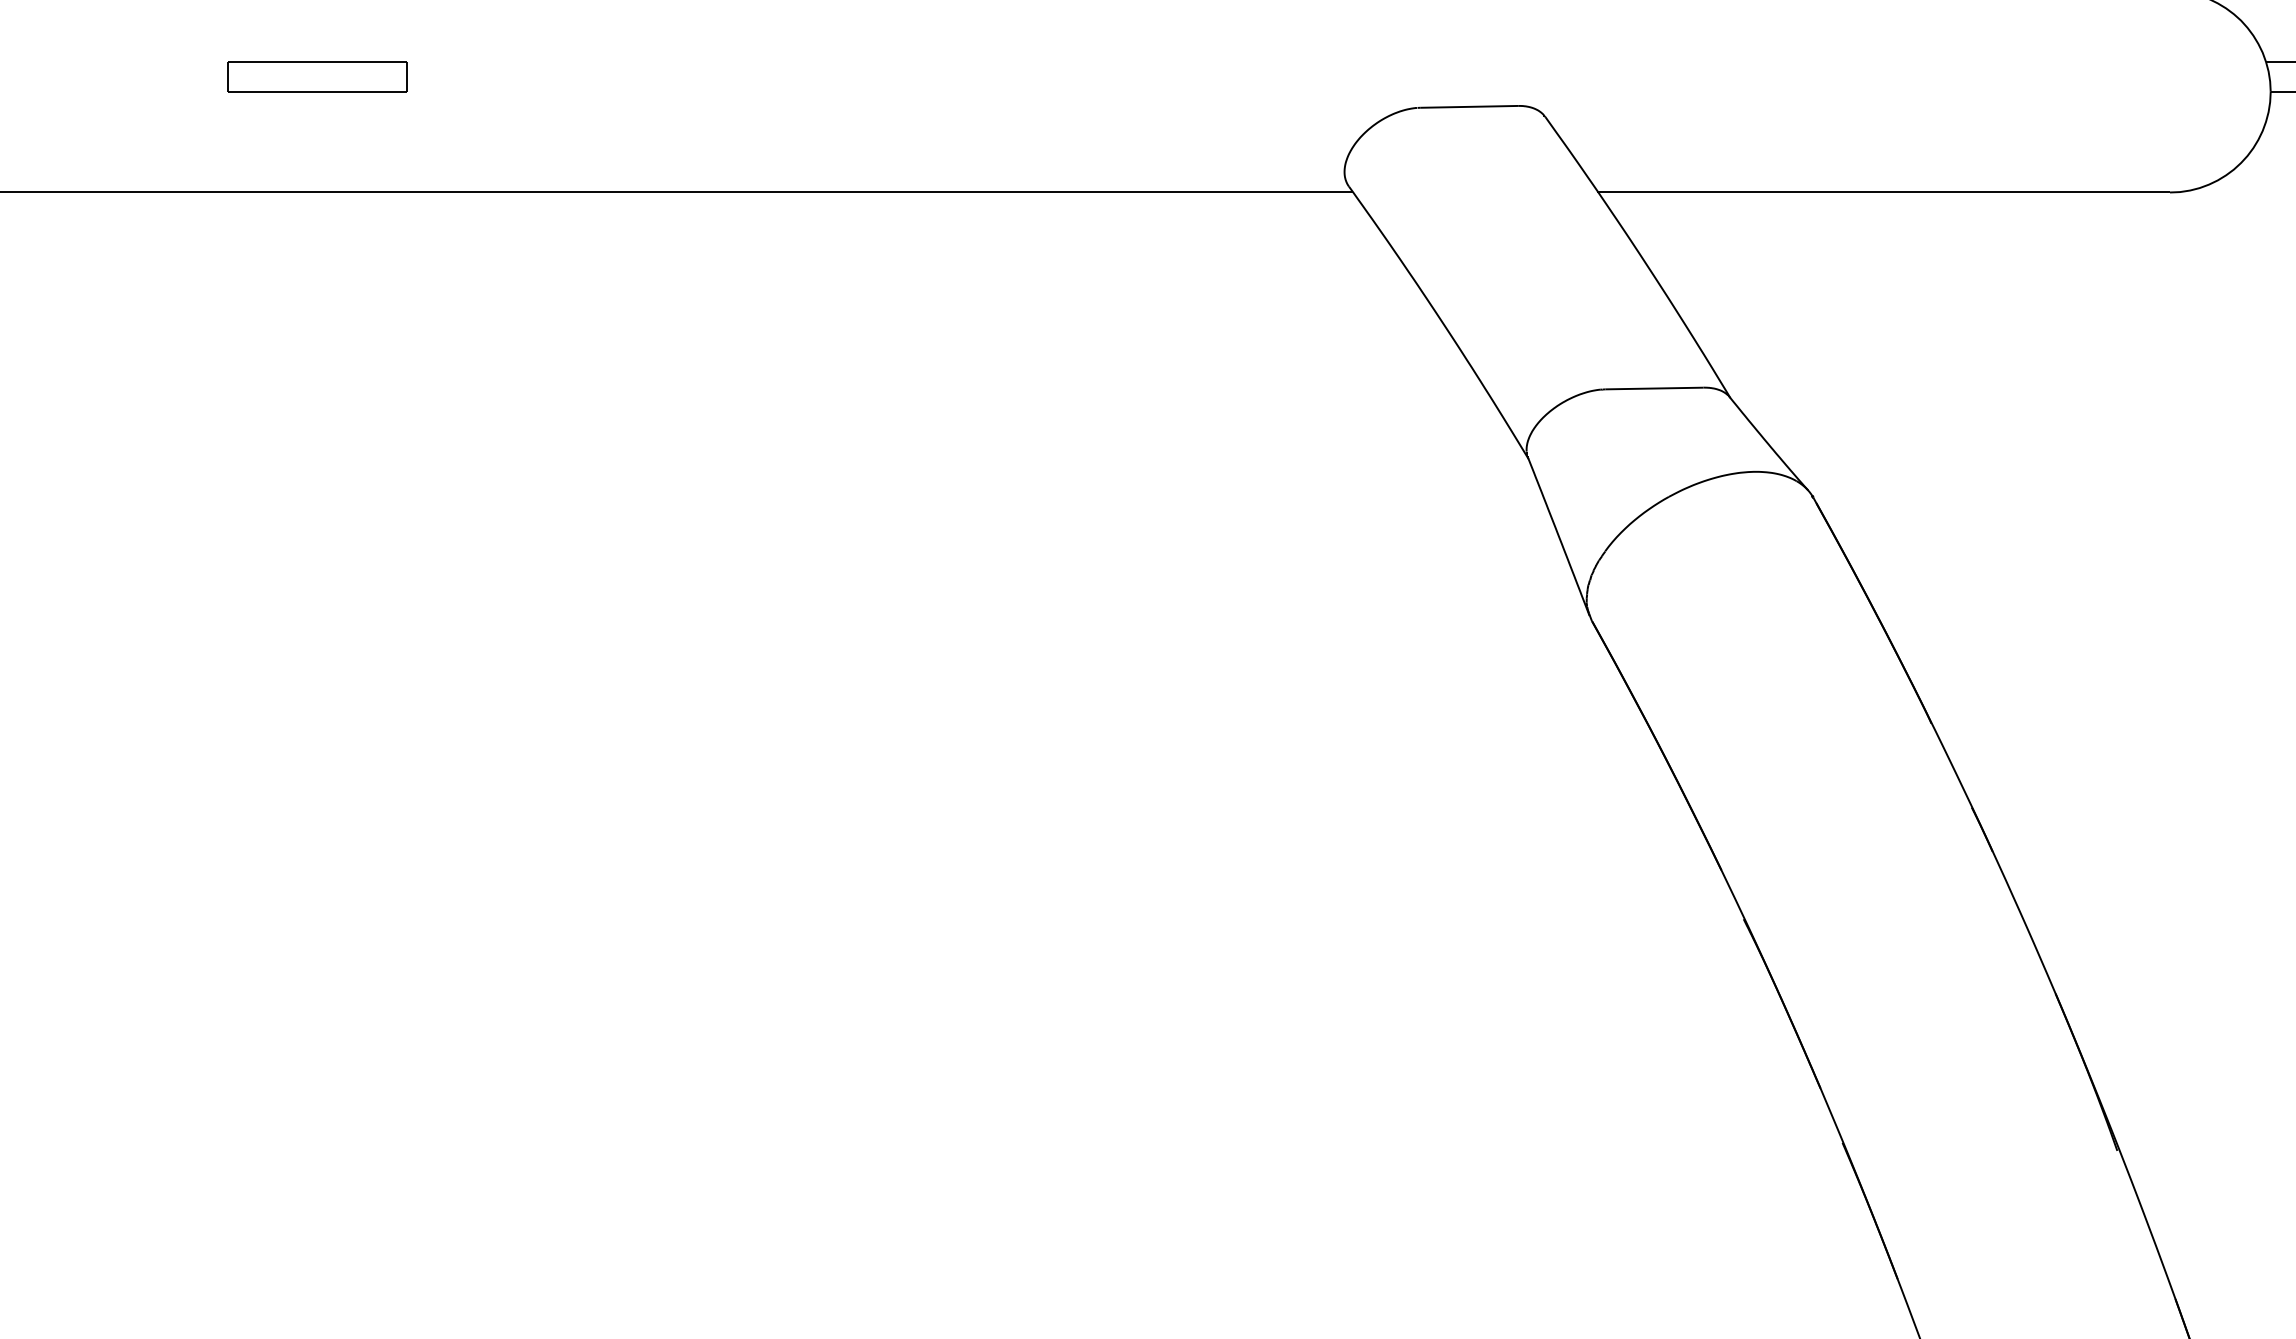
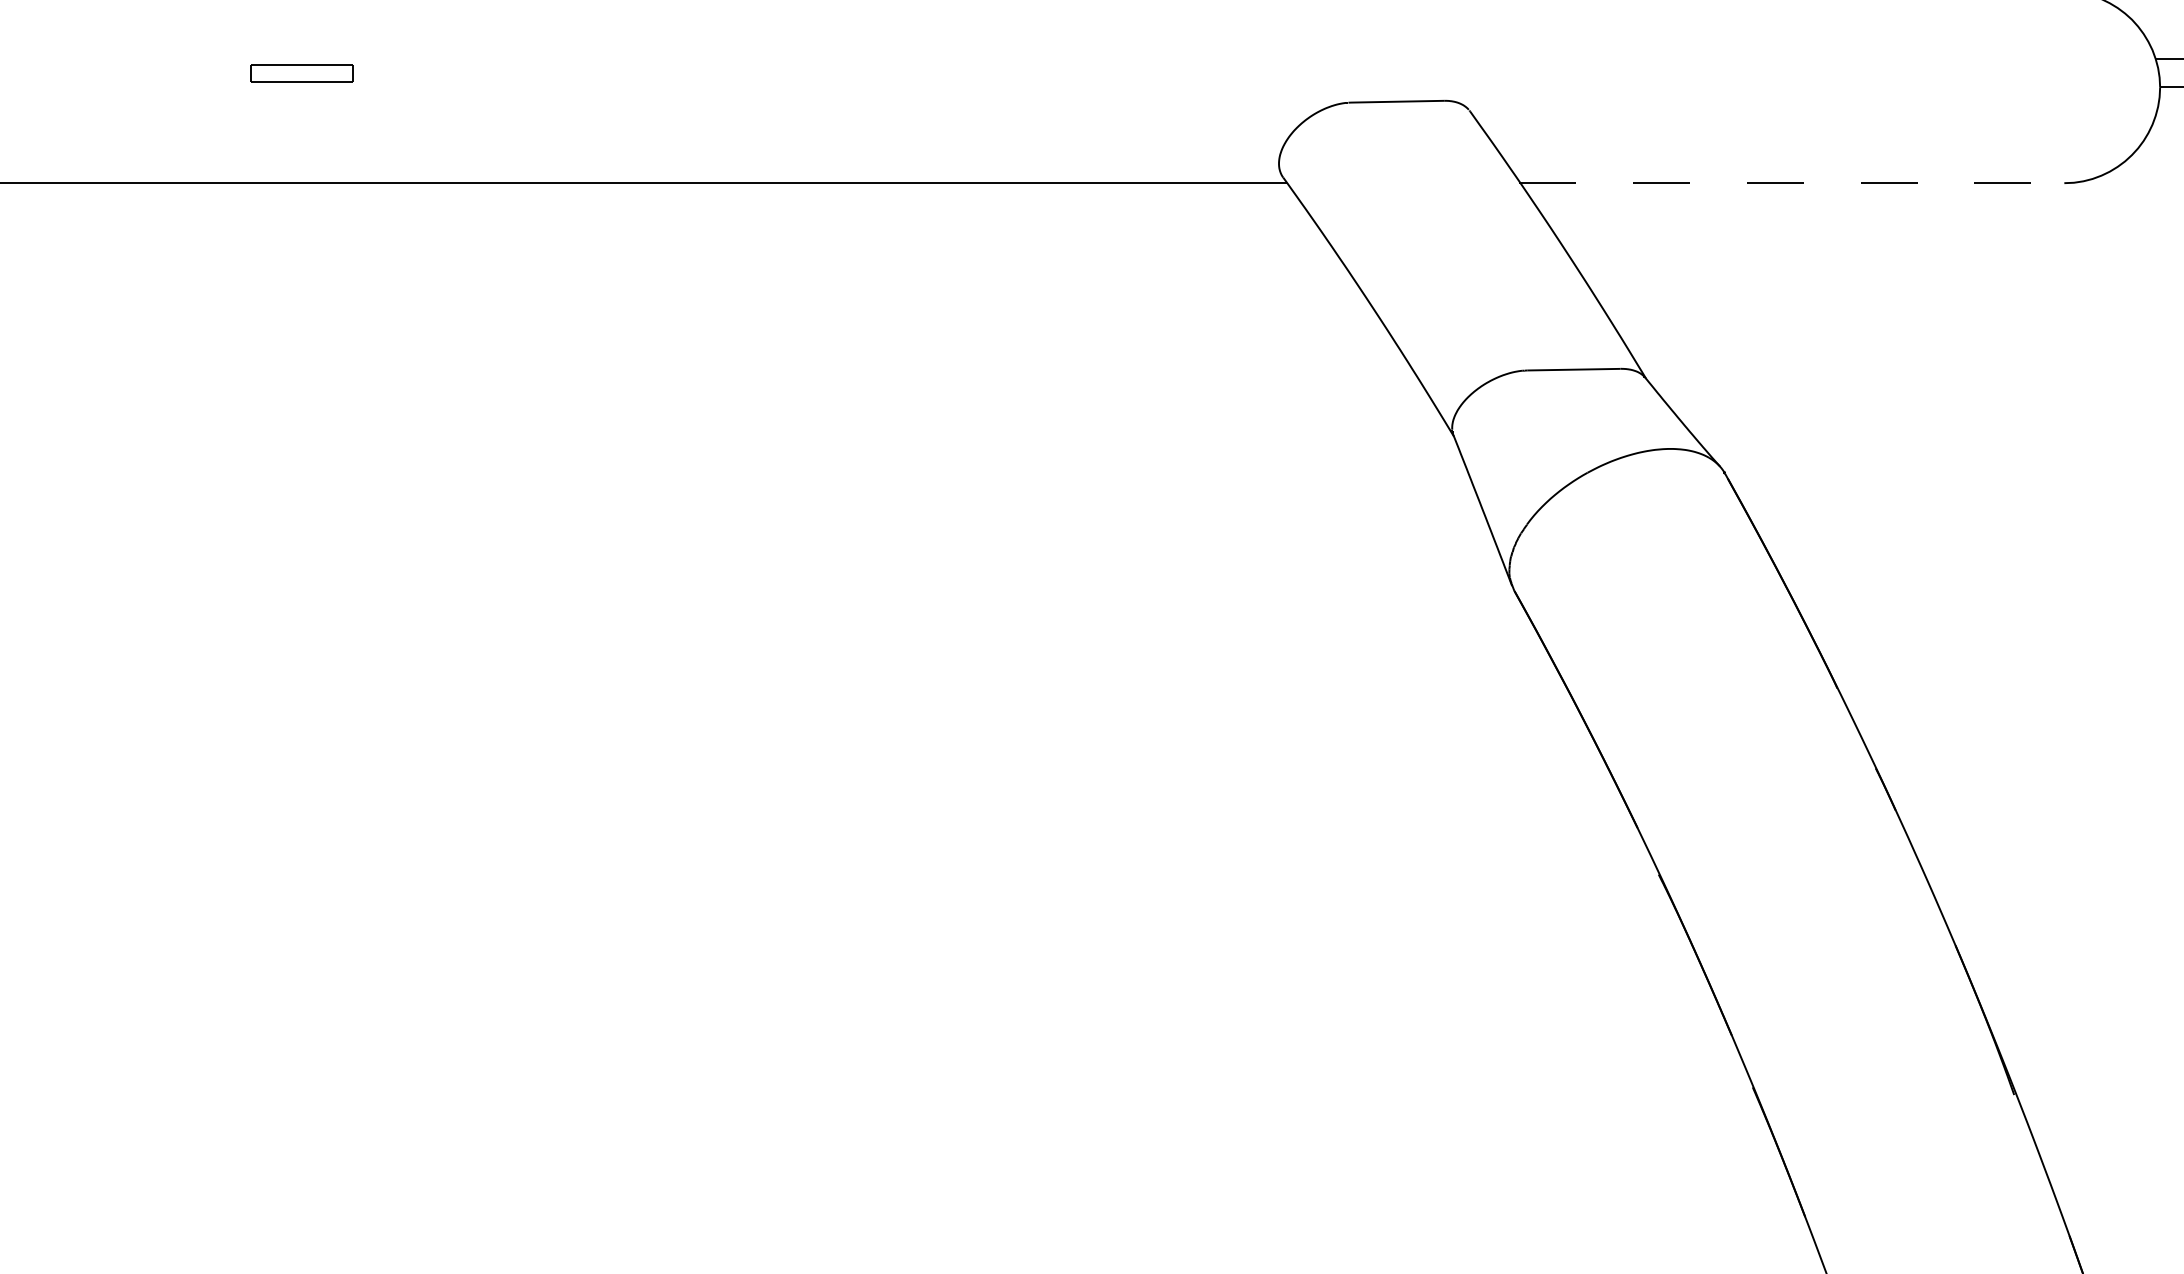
part: (317, 76) -> (301, 72), size x0.6
line: (1884, 192) -> (1792, 183), solid -> dashed

